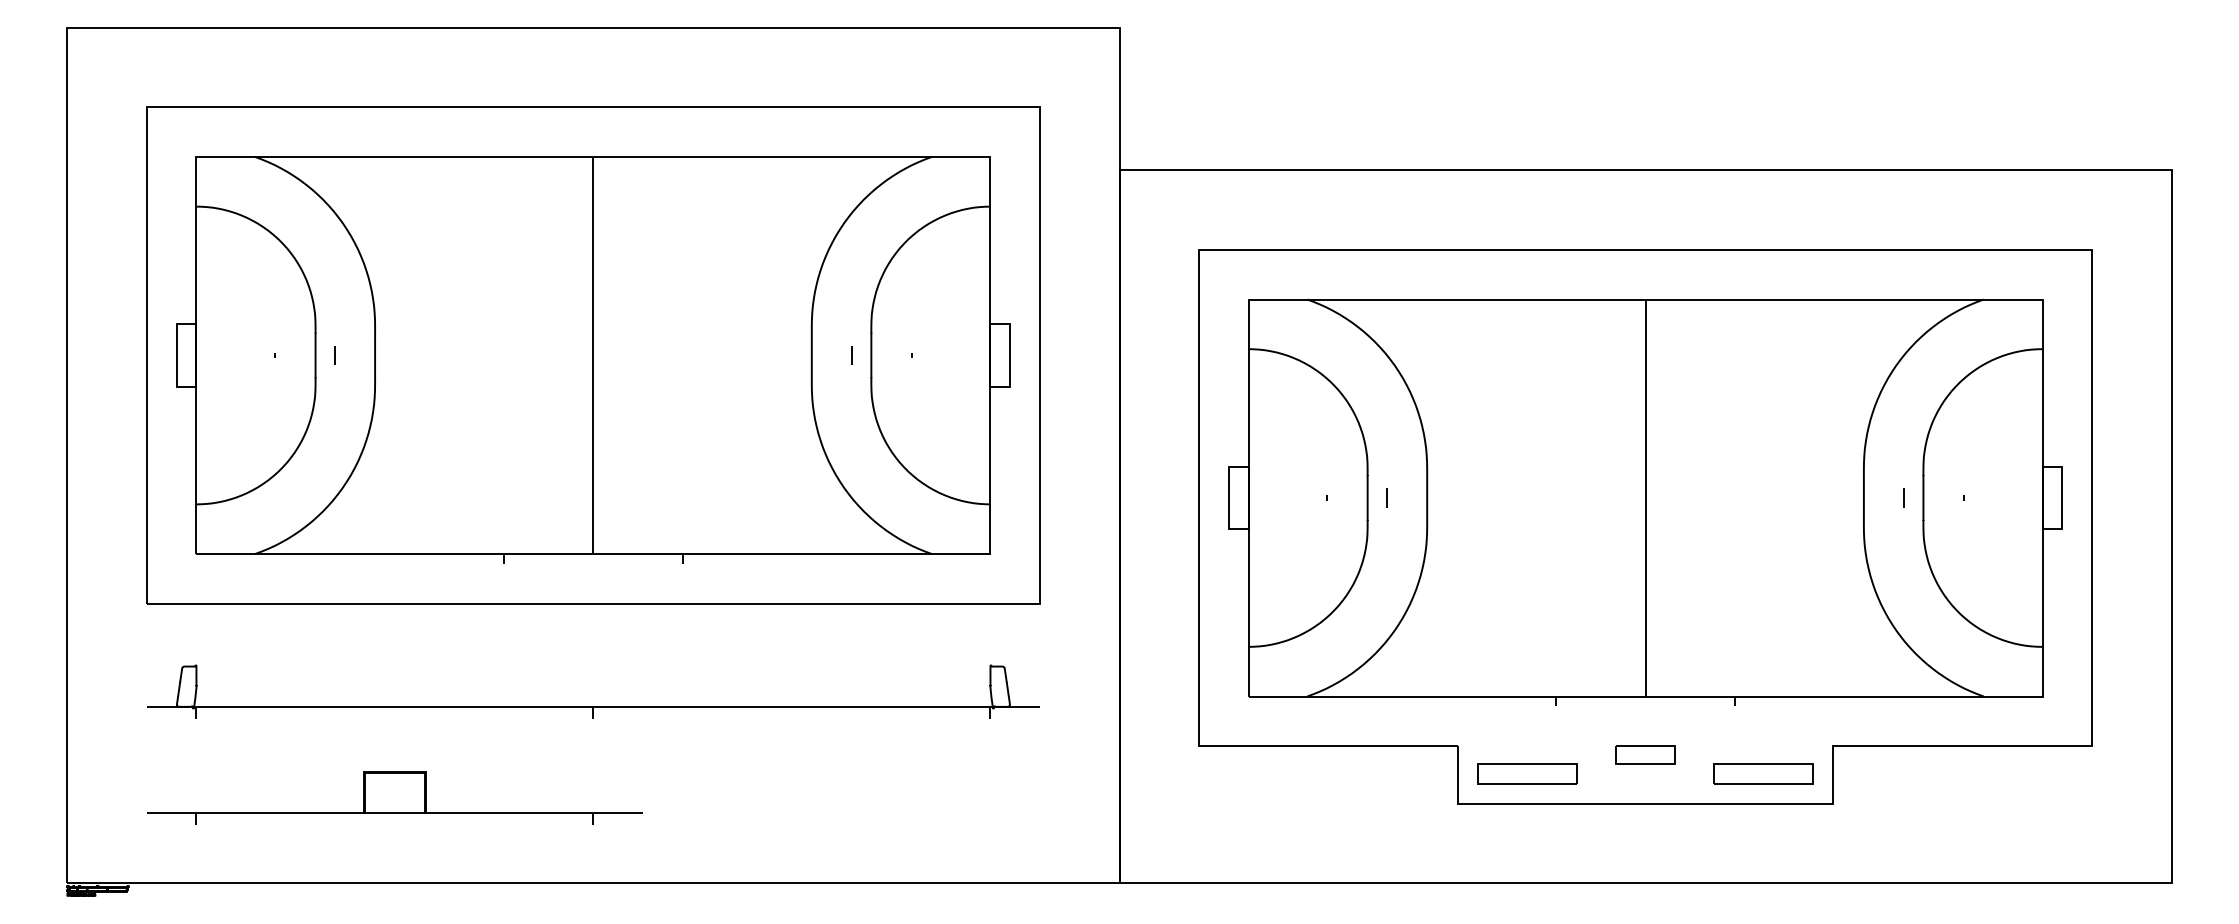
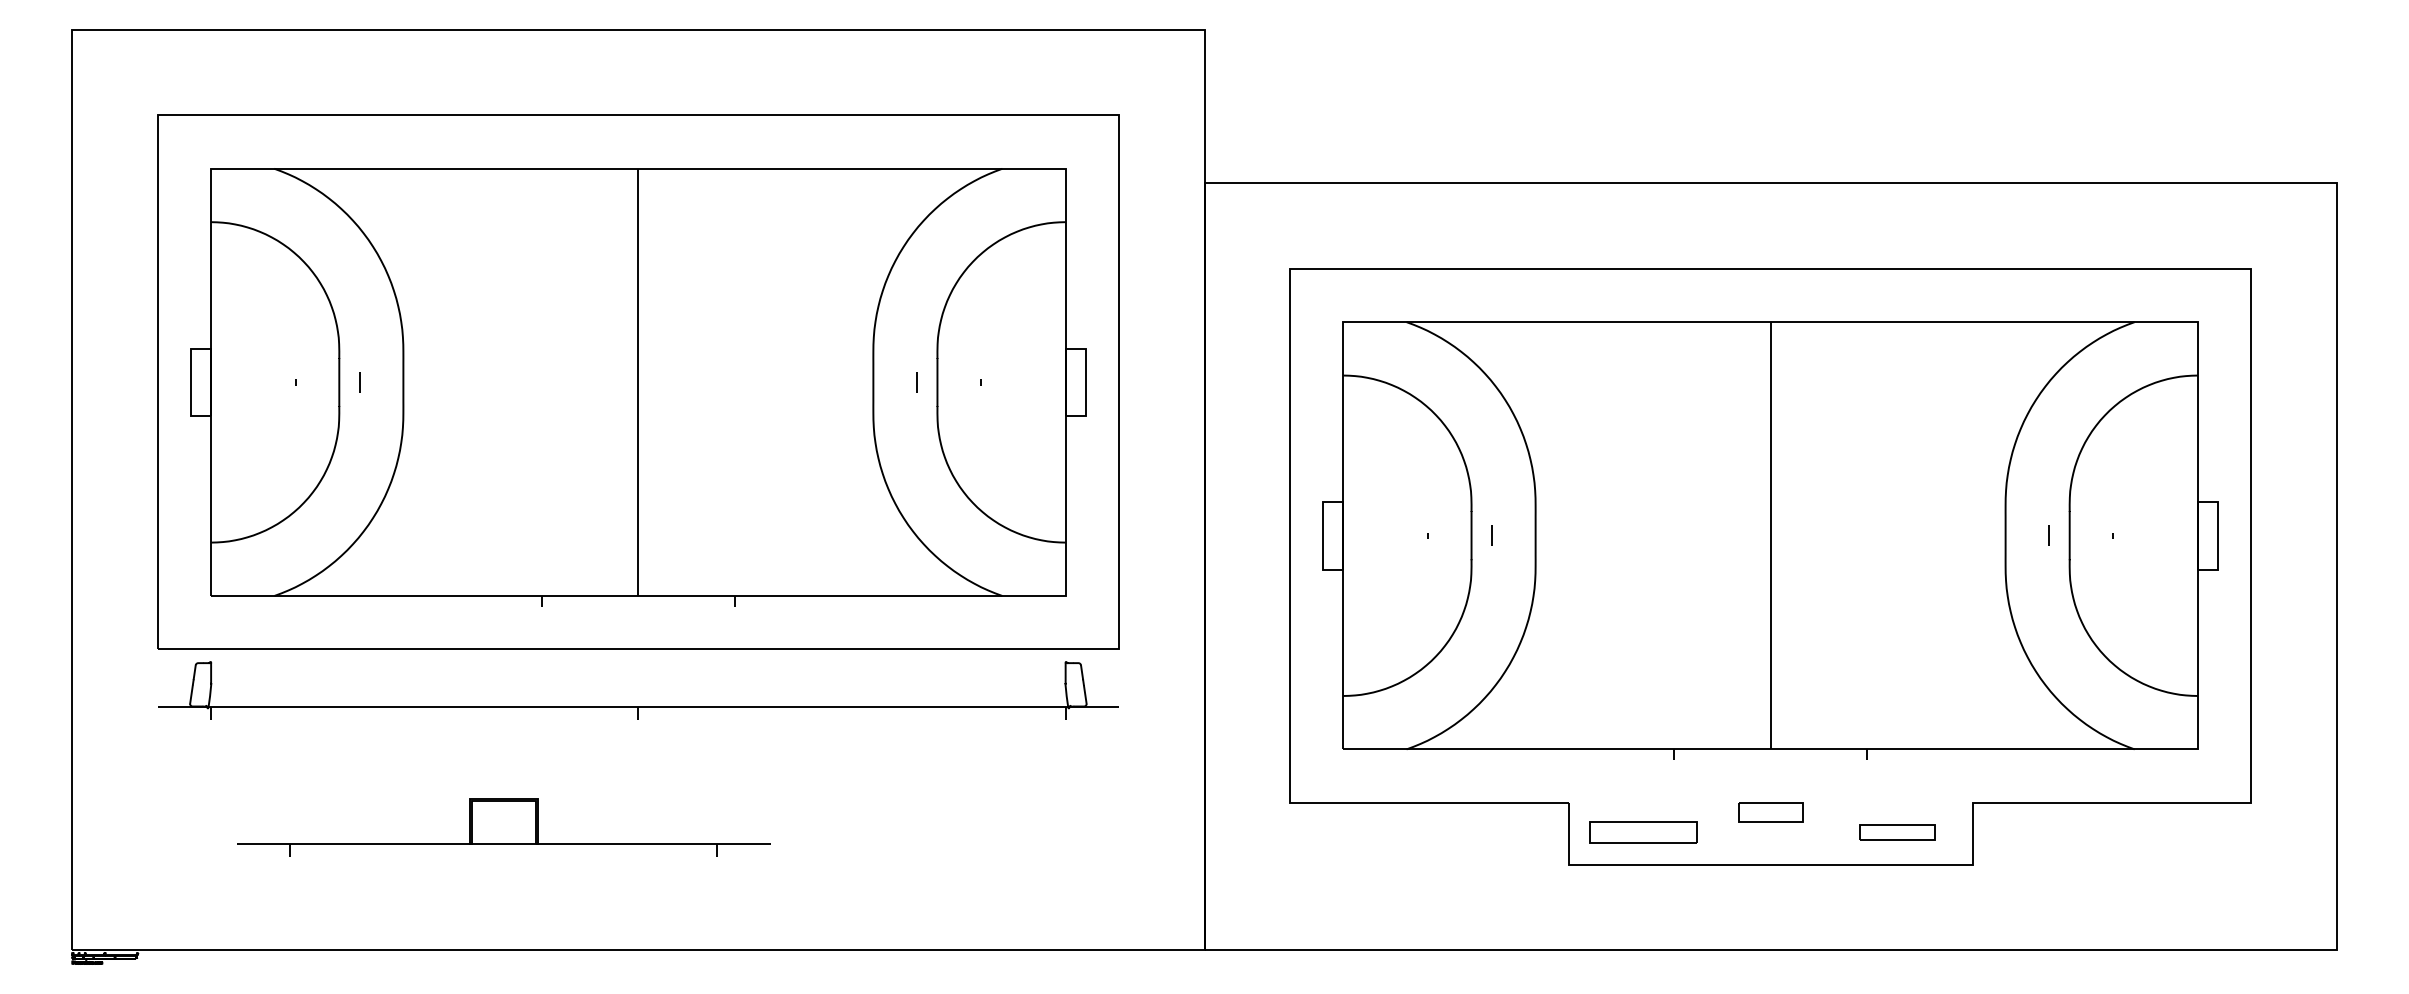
part: (593, 706) -> (638, 706), moved
part: (1763, 773) -> (1897, 832), size x0.7
part: (394, 797) -> (503, 827), moved

